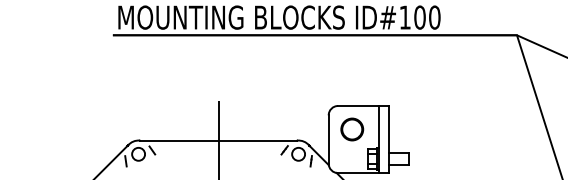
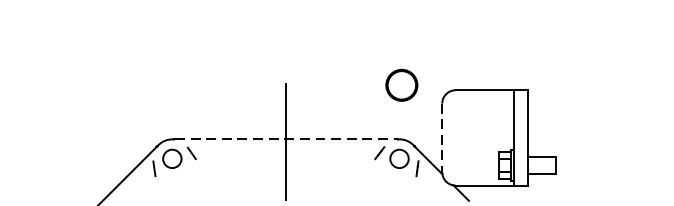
part: (352, 129) -> (402, 85), moved
line: (219, 140) -> (287, 139), solid -> dashed
line: (328, 140) -> (441, 139), solid -> dashed

